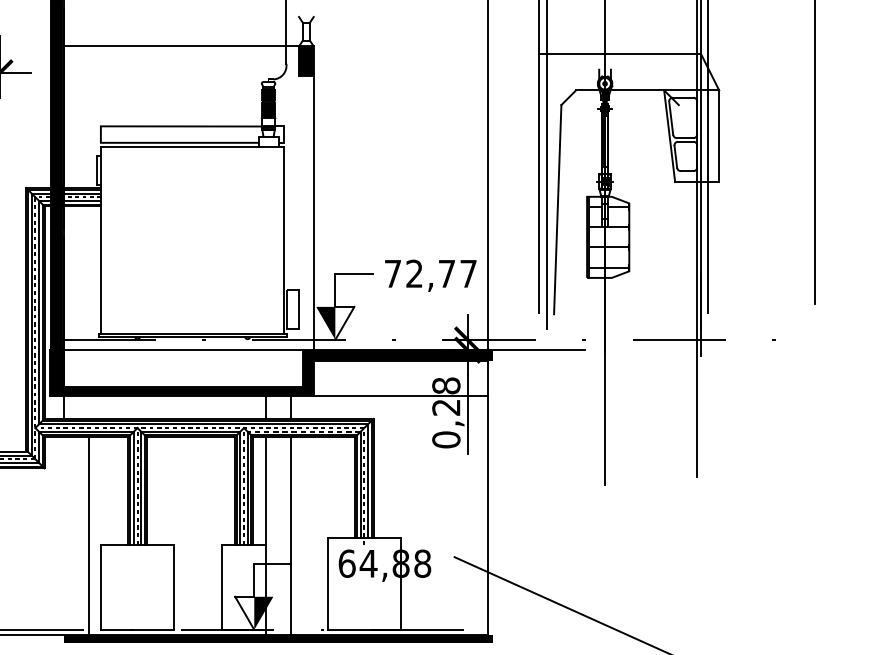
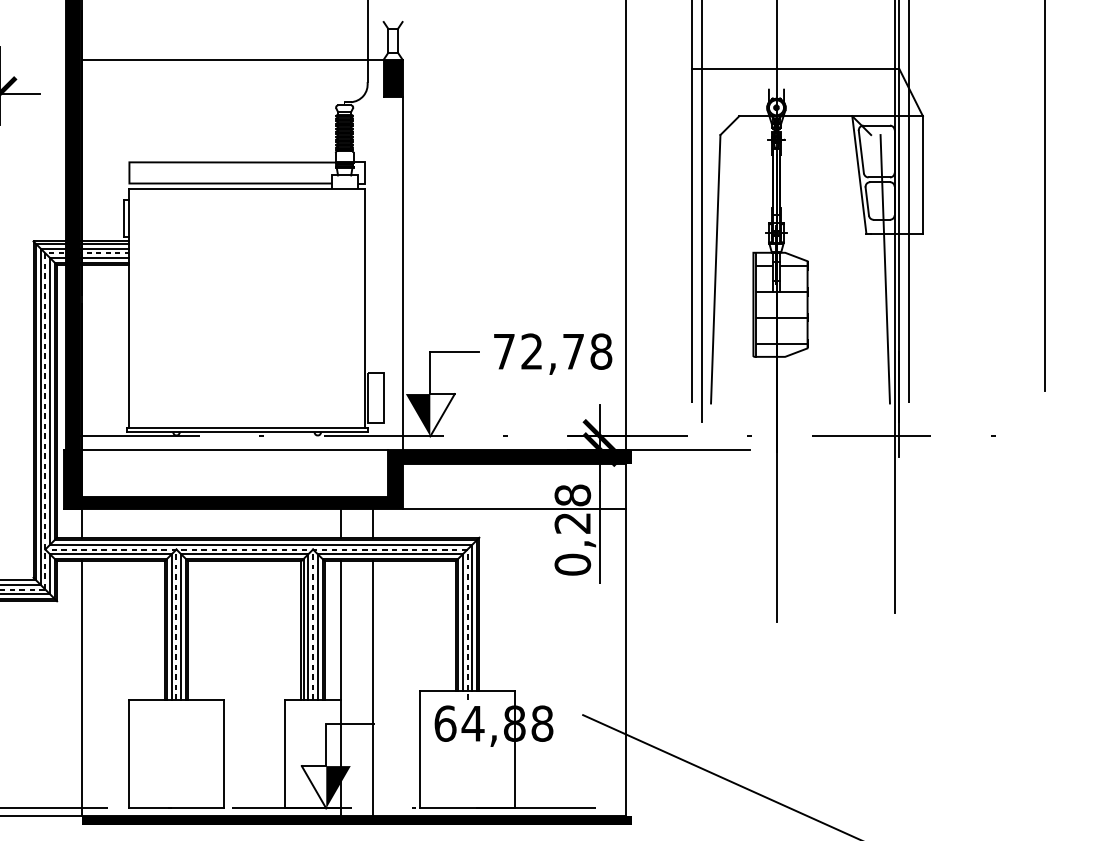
line: (689, 209) -> (884, 269), added
text: (468, 273) -> (601, 351), 72,77 -> 72,78
line: (304, 431) -> (390, 554), dashed -> solid
line: (89, 536) -> (82, 688), moved

